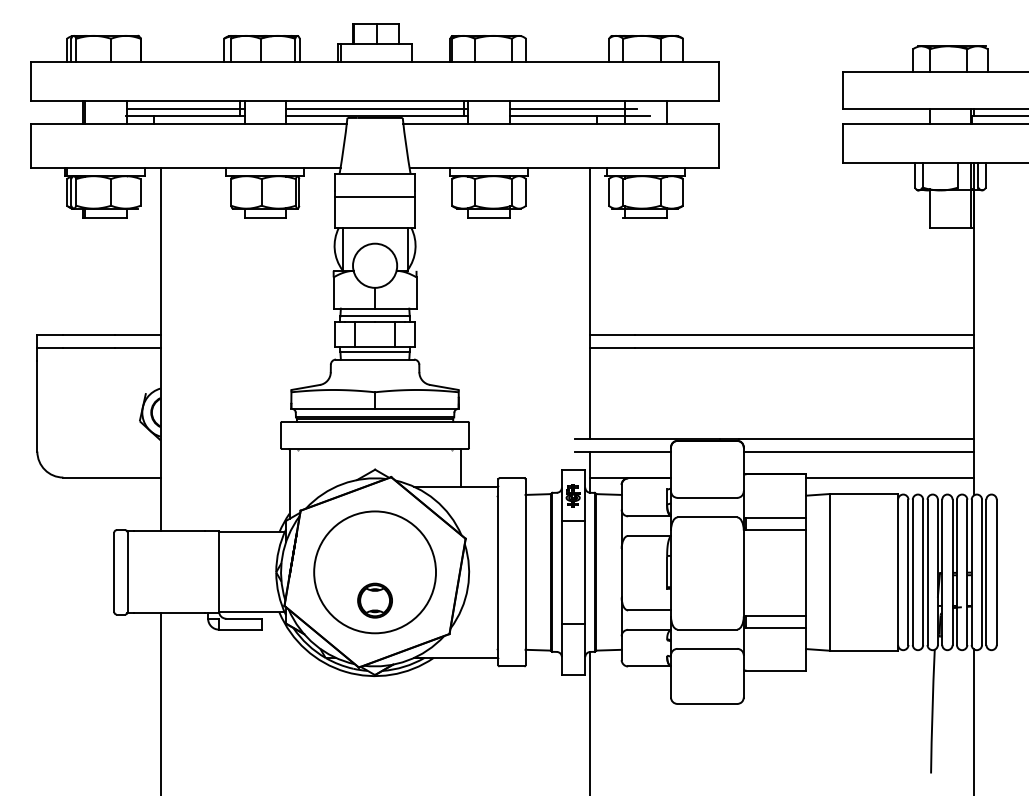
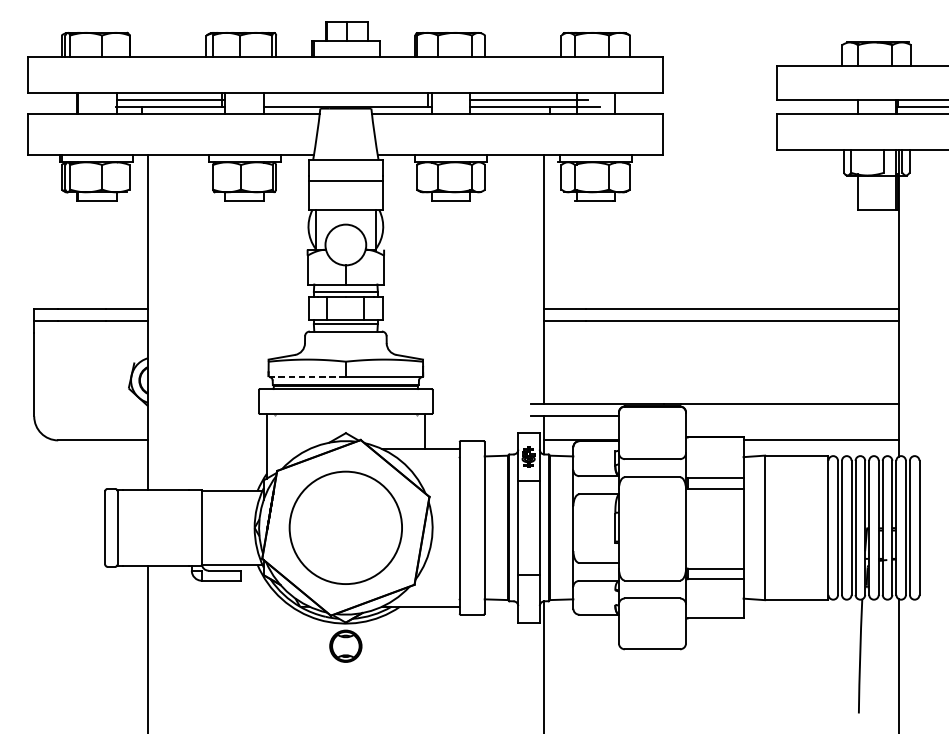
line: (377, 108) -> (348, 99), removed
line: (333, 408) -> (307, 376), solid -> dashed
line: (858, 451) -> (791, 416), removed
part: (374, 600) -> (345, 646), moved

